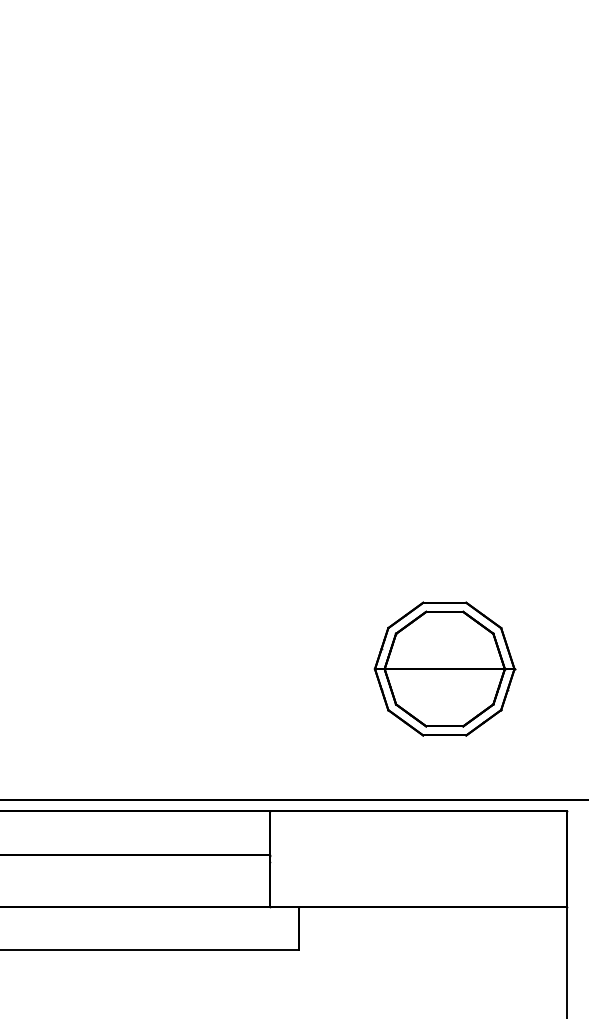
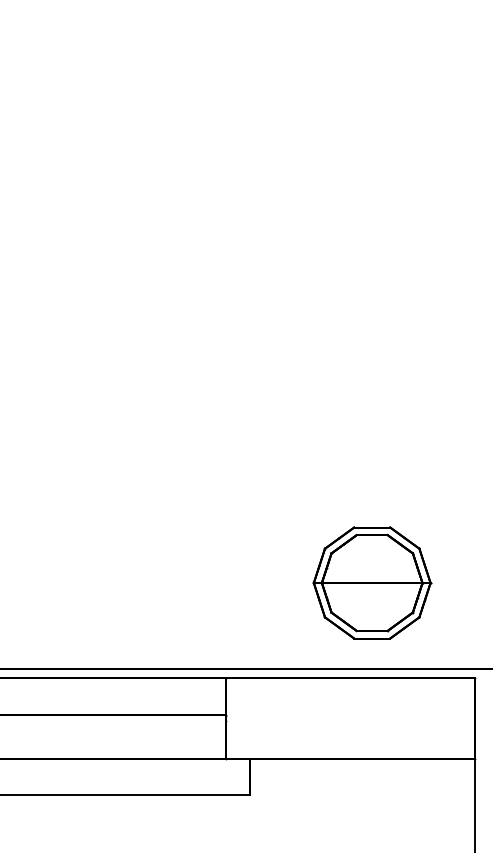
part: (444, 668) -> (371, 582), moved

